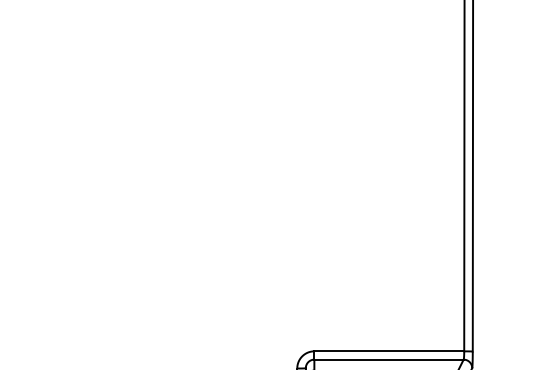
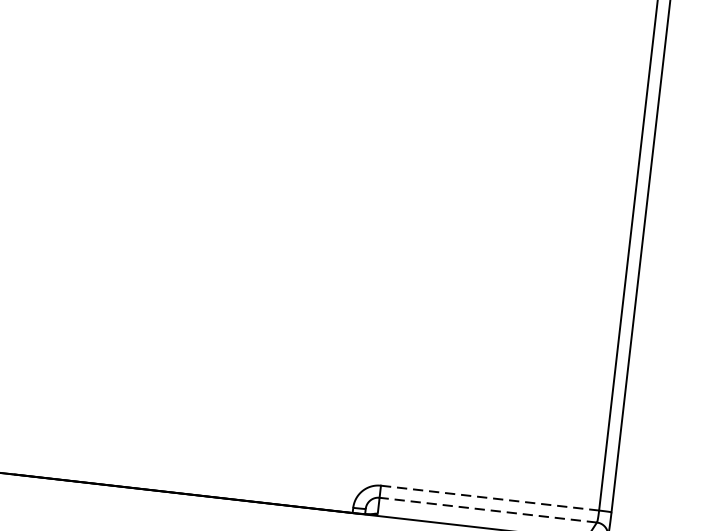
line: (389, 351) -> (490, 498), solid -> dashed
line: (389, 359) -> (488, 510), solid -> dashed

